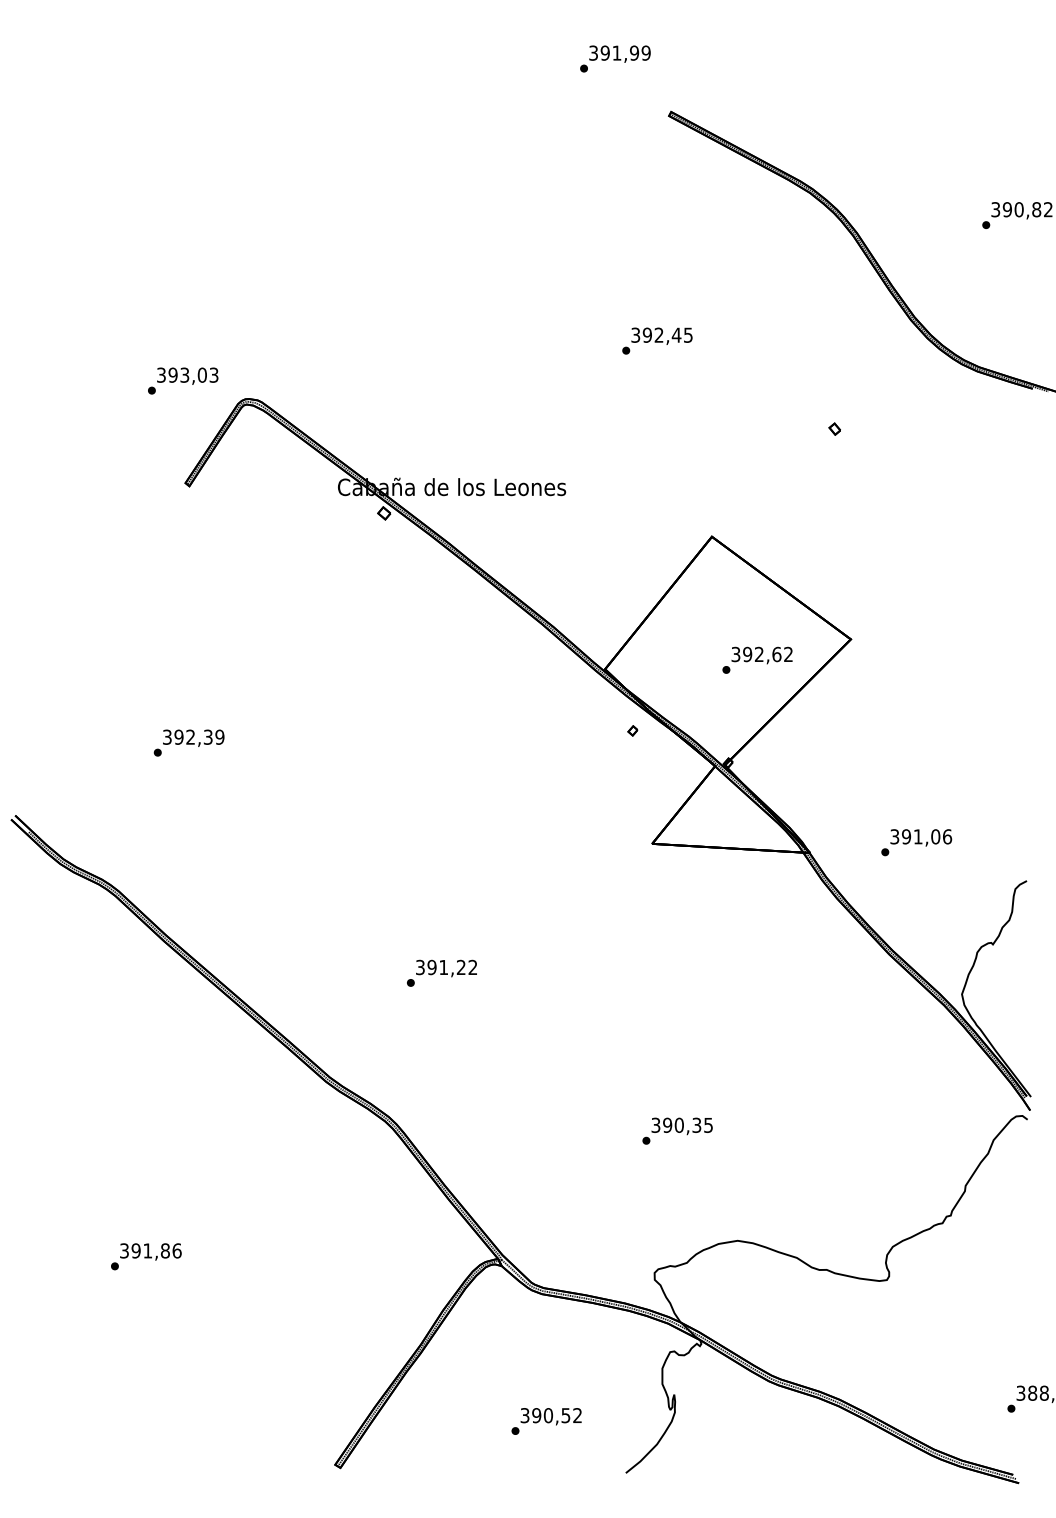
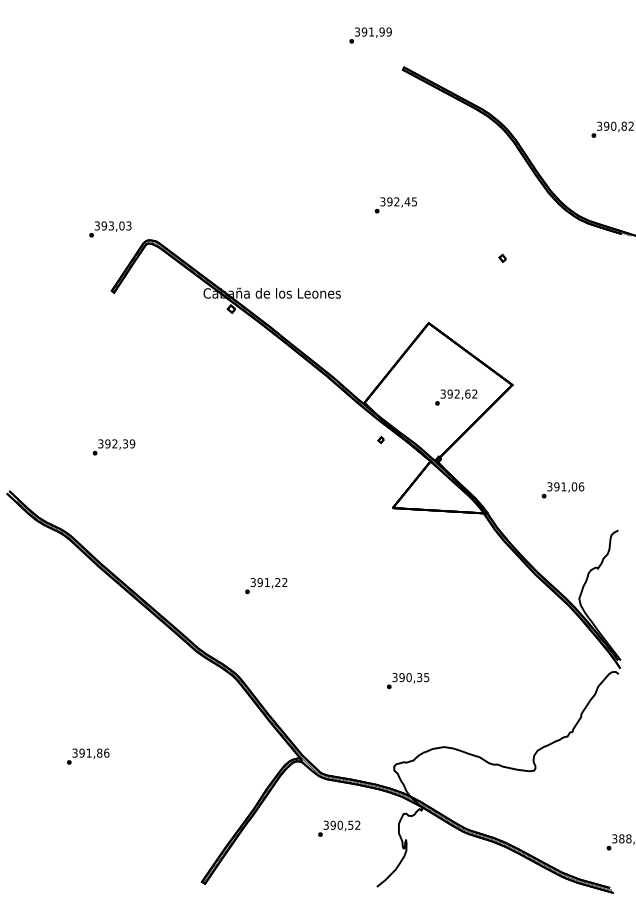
text: (915, 842) -> (562, 490), moved
text: (547, 1420) -> (339, 828), moved

